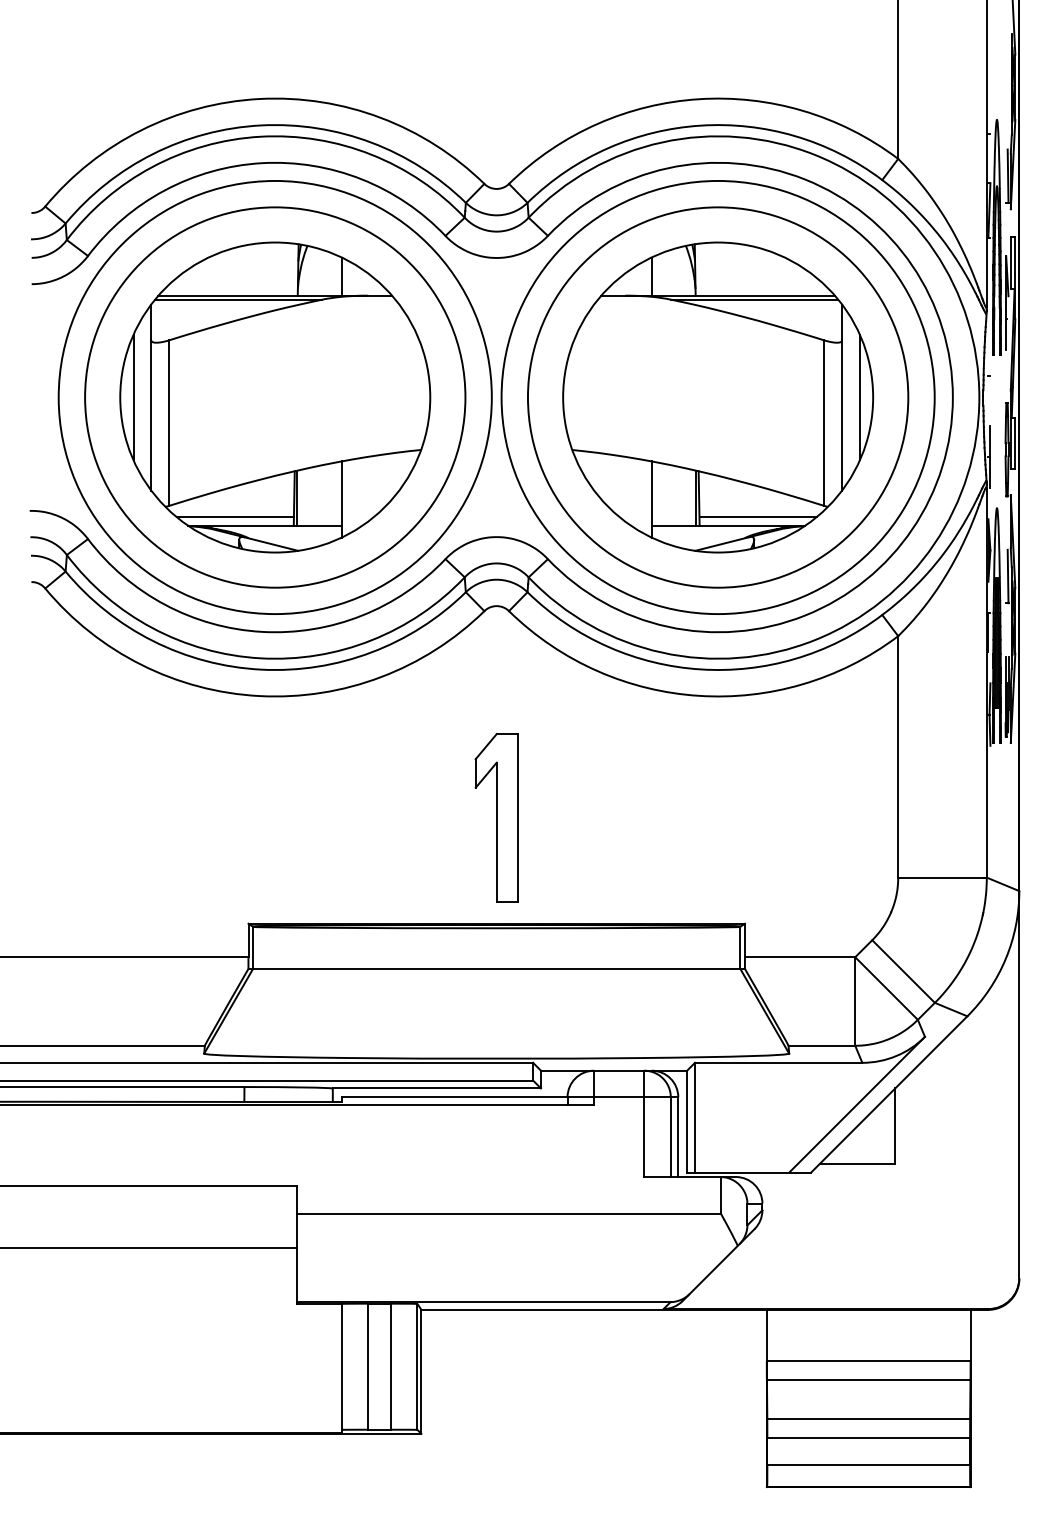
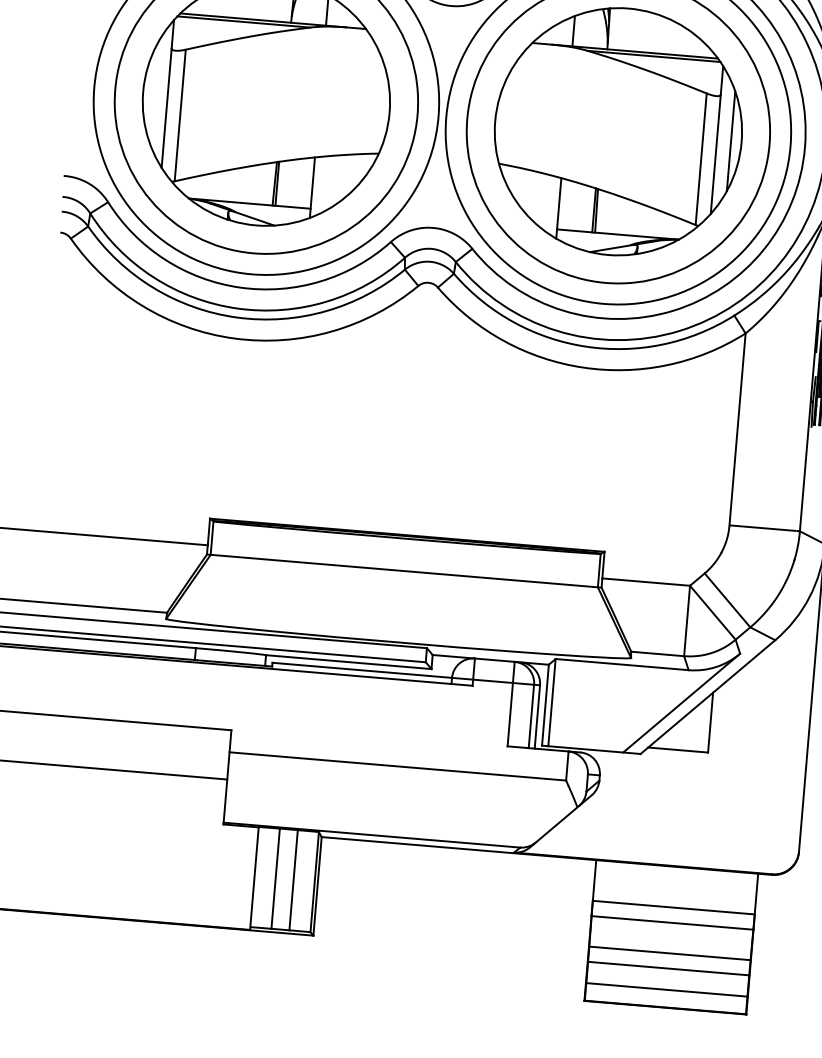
line: (133, 397) -> (153, 92), removed
line: (234, 517) -> (226, 194), removed
line: (757, 517) -> (641, 229), removed
part: (496, 817) -> (414, 450), removed

